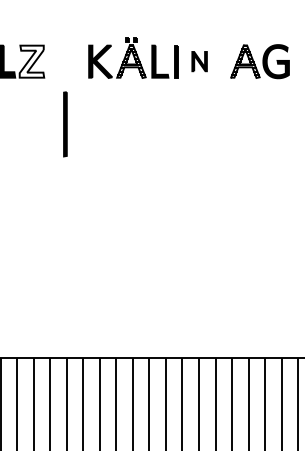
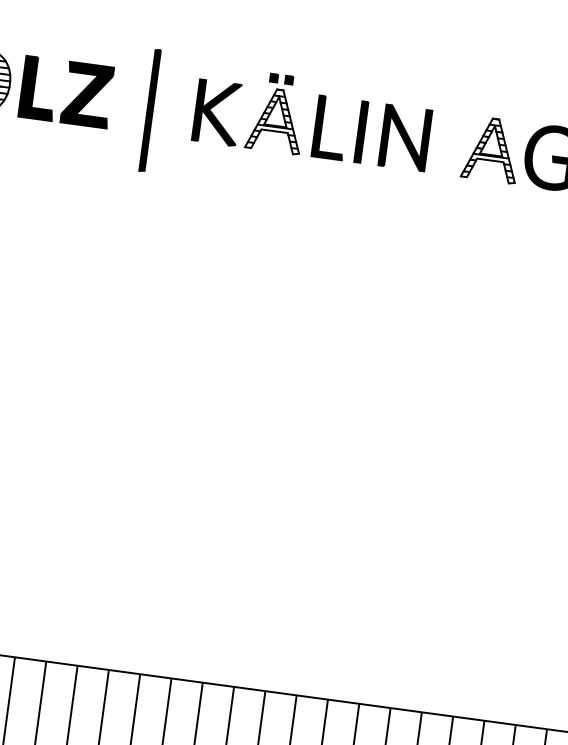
fill: (31, 61) -> (86, 94), added
part: (199, 61) -> (404, 137), size x1.67
line: (65, 124) -> (150, 110), moved

